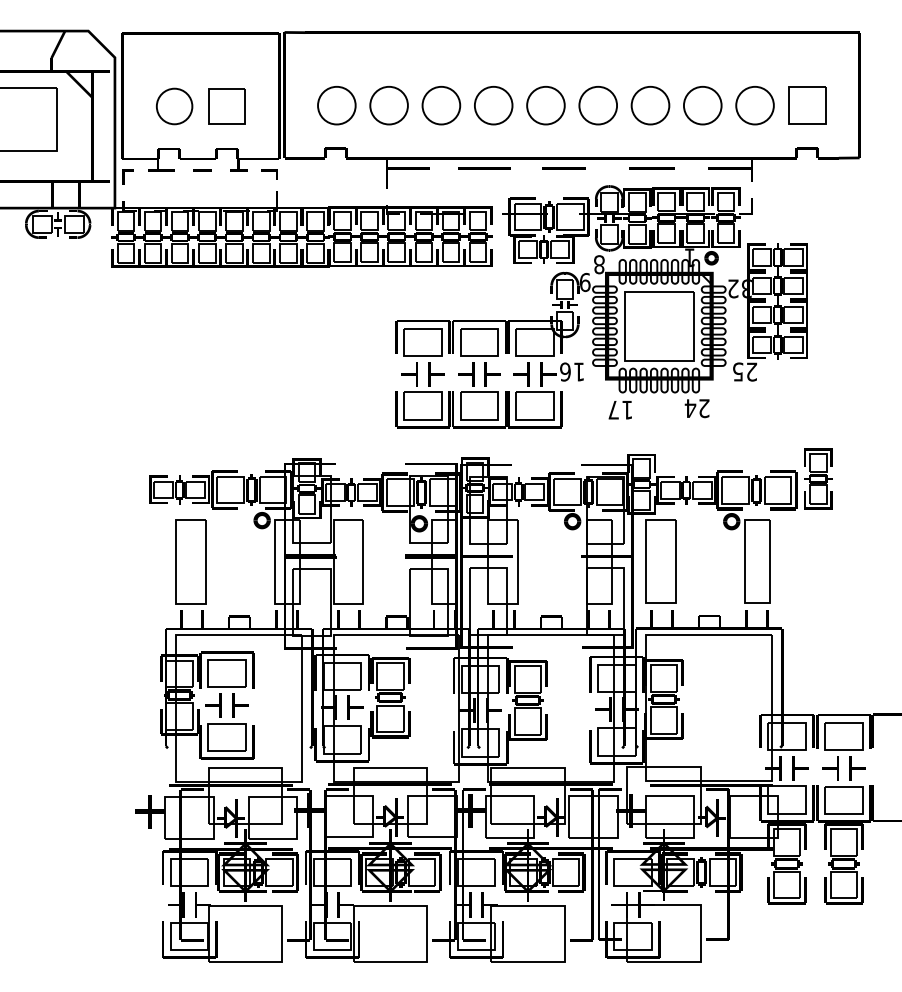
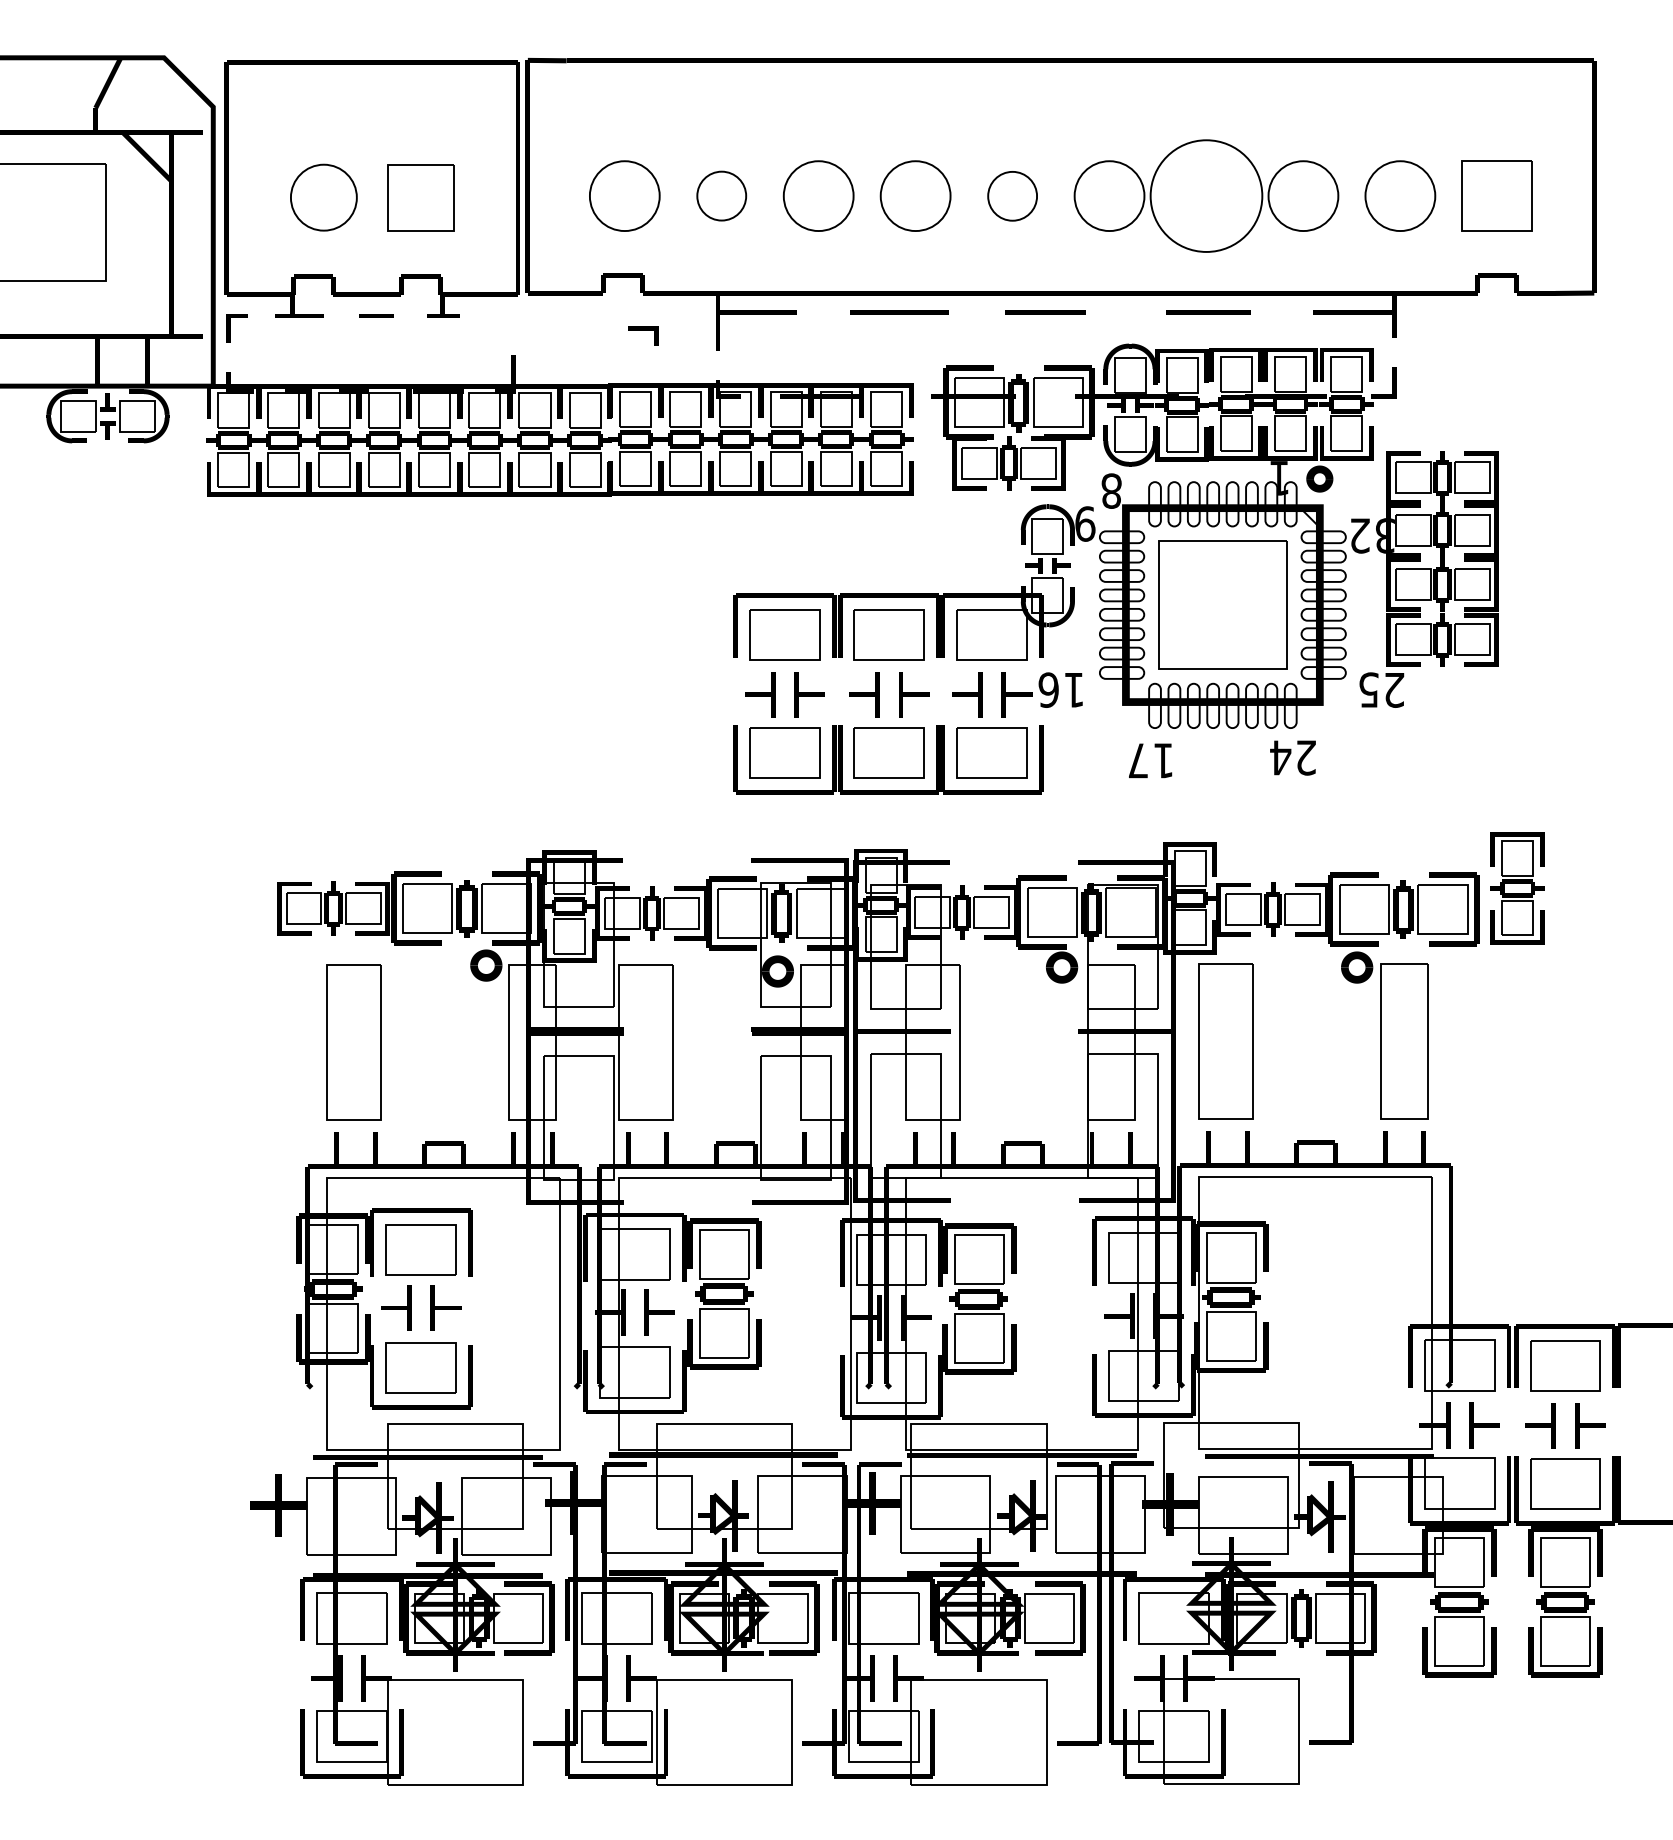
circle: (388, 105) -> (720, 195), size x0.7
circle: (545, 105) -> (1011, 195), size x0.7
circle: (650, 105) -> (1206, 195), size x1.6
line: (269, 171) -> (642, 331), moved

